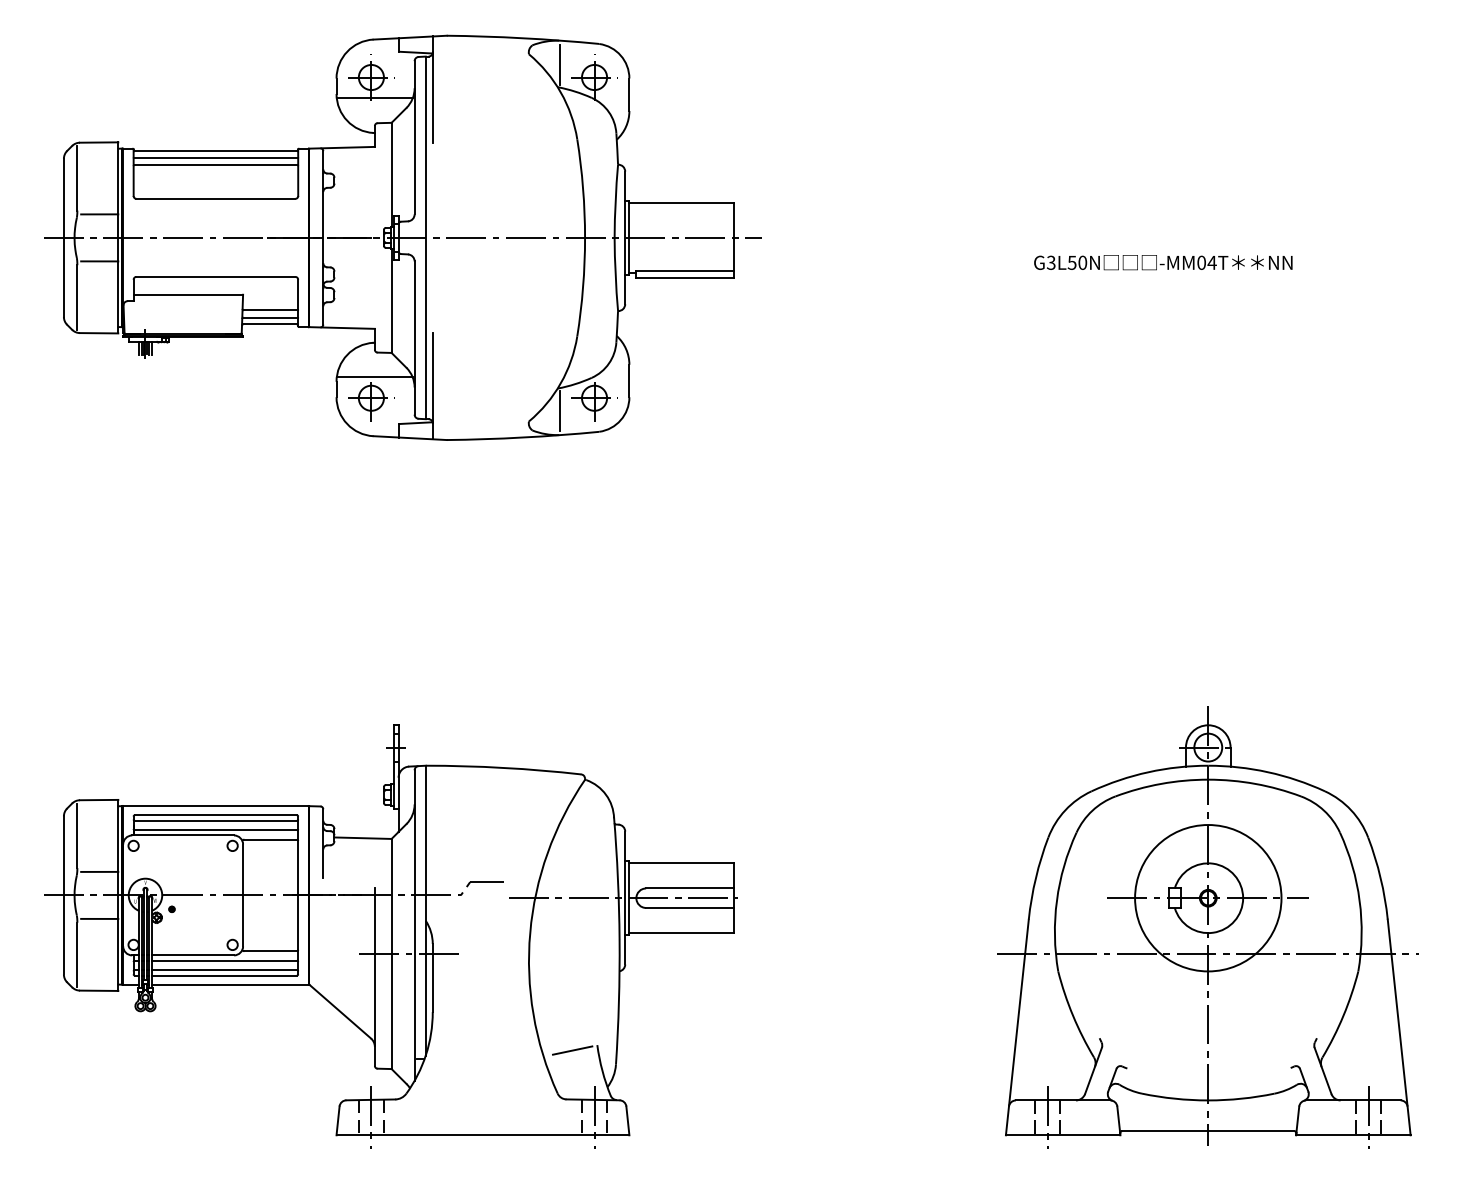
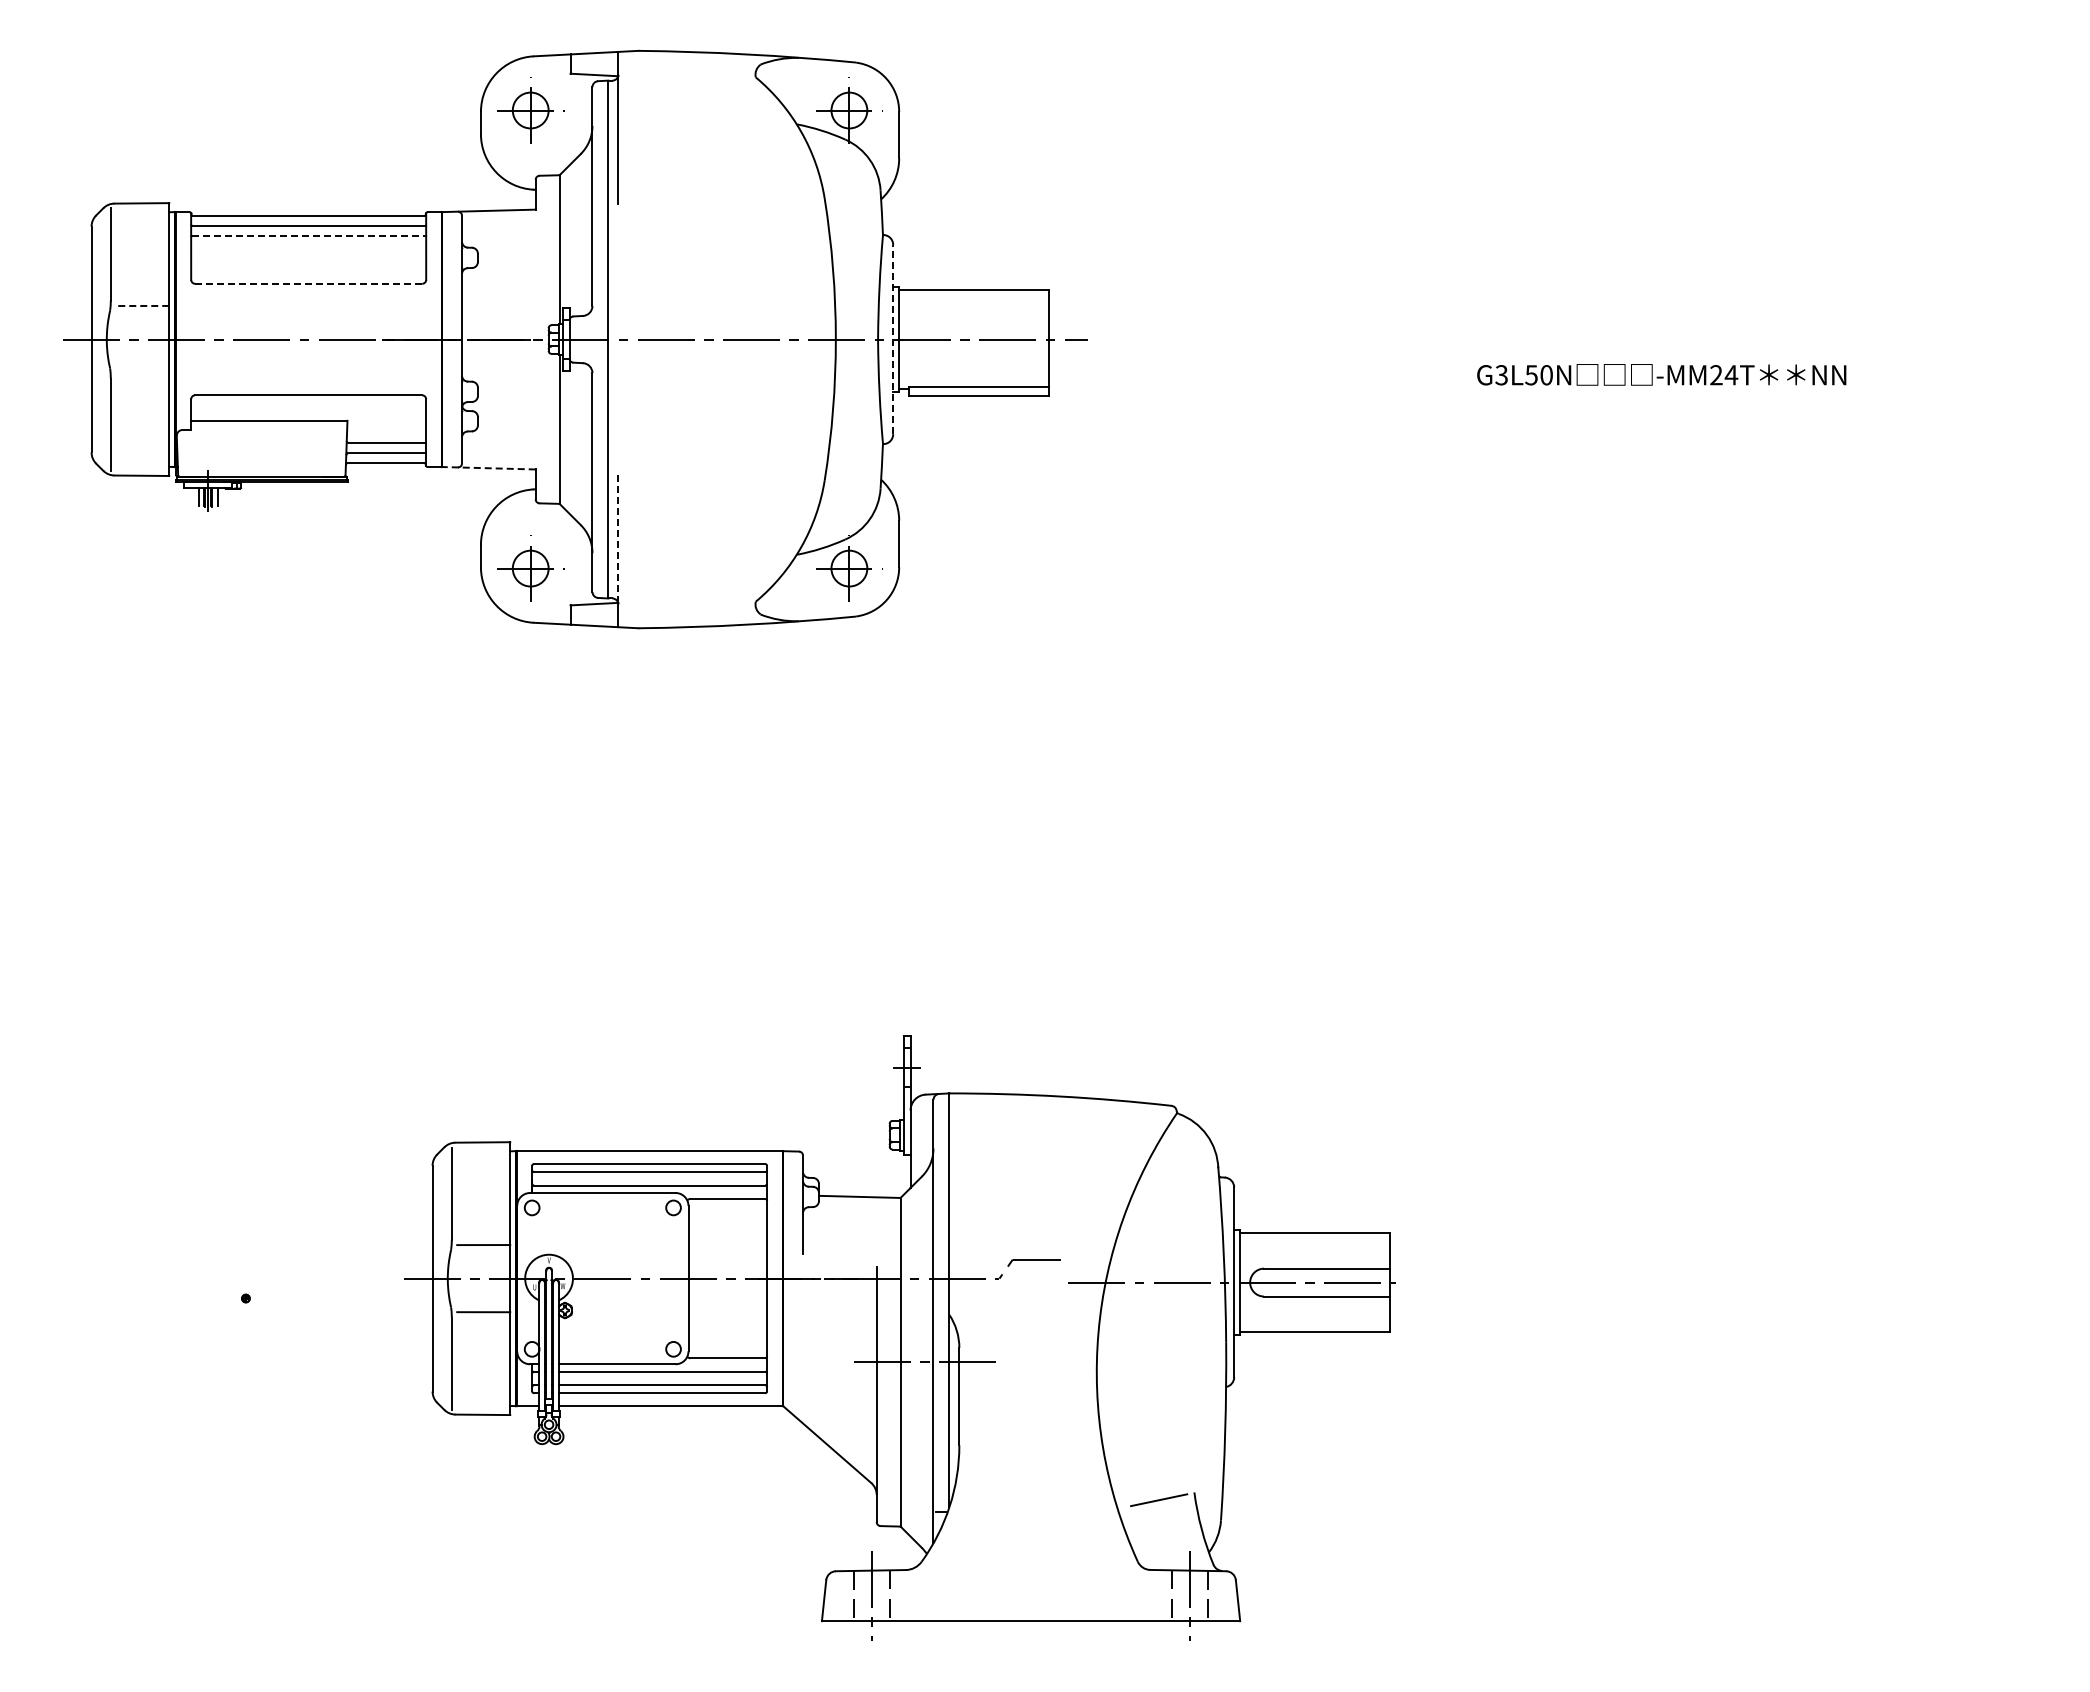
line: (560, 64) -> (800, 91), removed
line: (374, 98) -> (535, 140), removed
line: (215, 165) -> (308, 236), solid -> dashed
line: (215, 198) -> (308, 283), solid -> dashed
line: (99, 214) -> (142, 306), solid -> dashed
line: (625, 237) -> (893, 339), solid -> dashed
line: (99, 261) -> (142, 373), removed
text: (1201, 263) -> (1716, 375), -MM04T -> -MM24T
line: (341, 328) -> (488, 468), solid -> dashed
line: (374, 377) -> (535, 538), removed
line: (432, 377) -> (618, 539), solid -> dashed
line: (560, 410) -> (800, 586), removed
part: (1207, 927) -> (1725, 1324), removed
part: (390, 936) -> (899, 1337), moved

